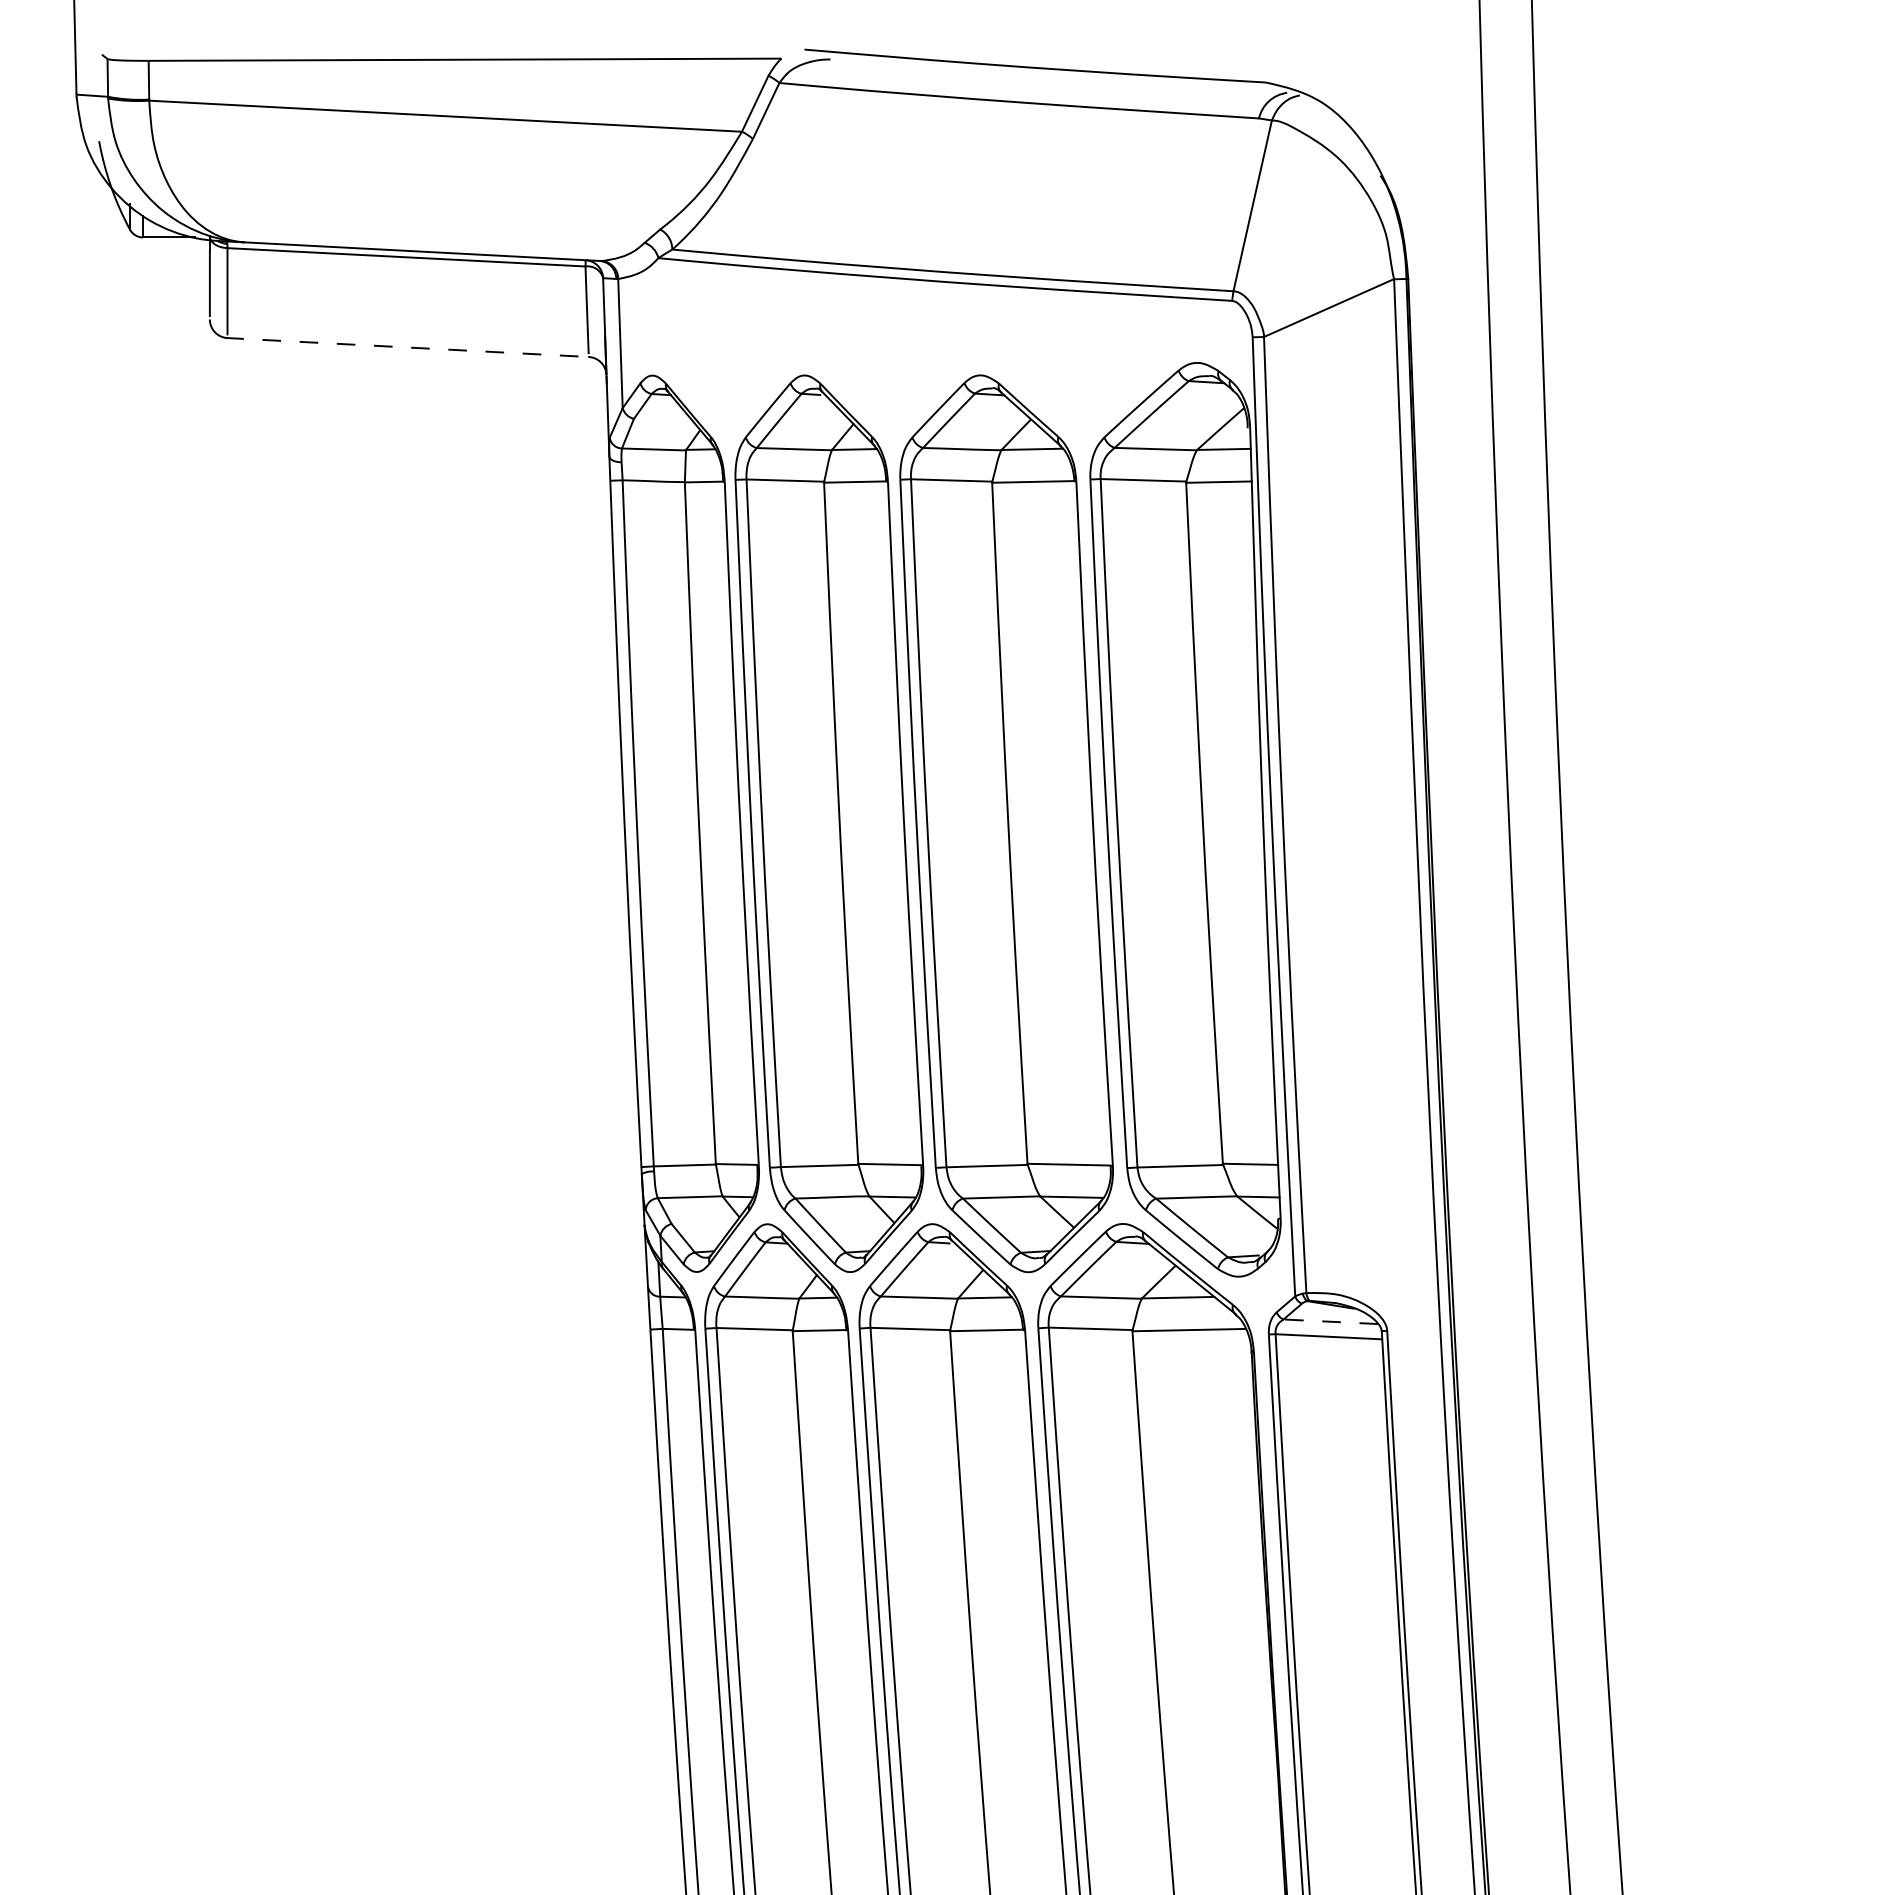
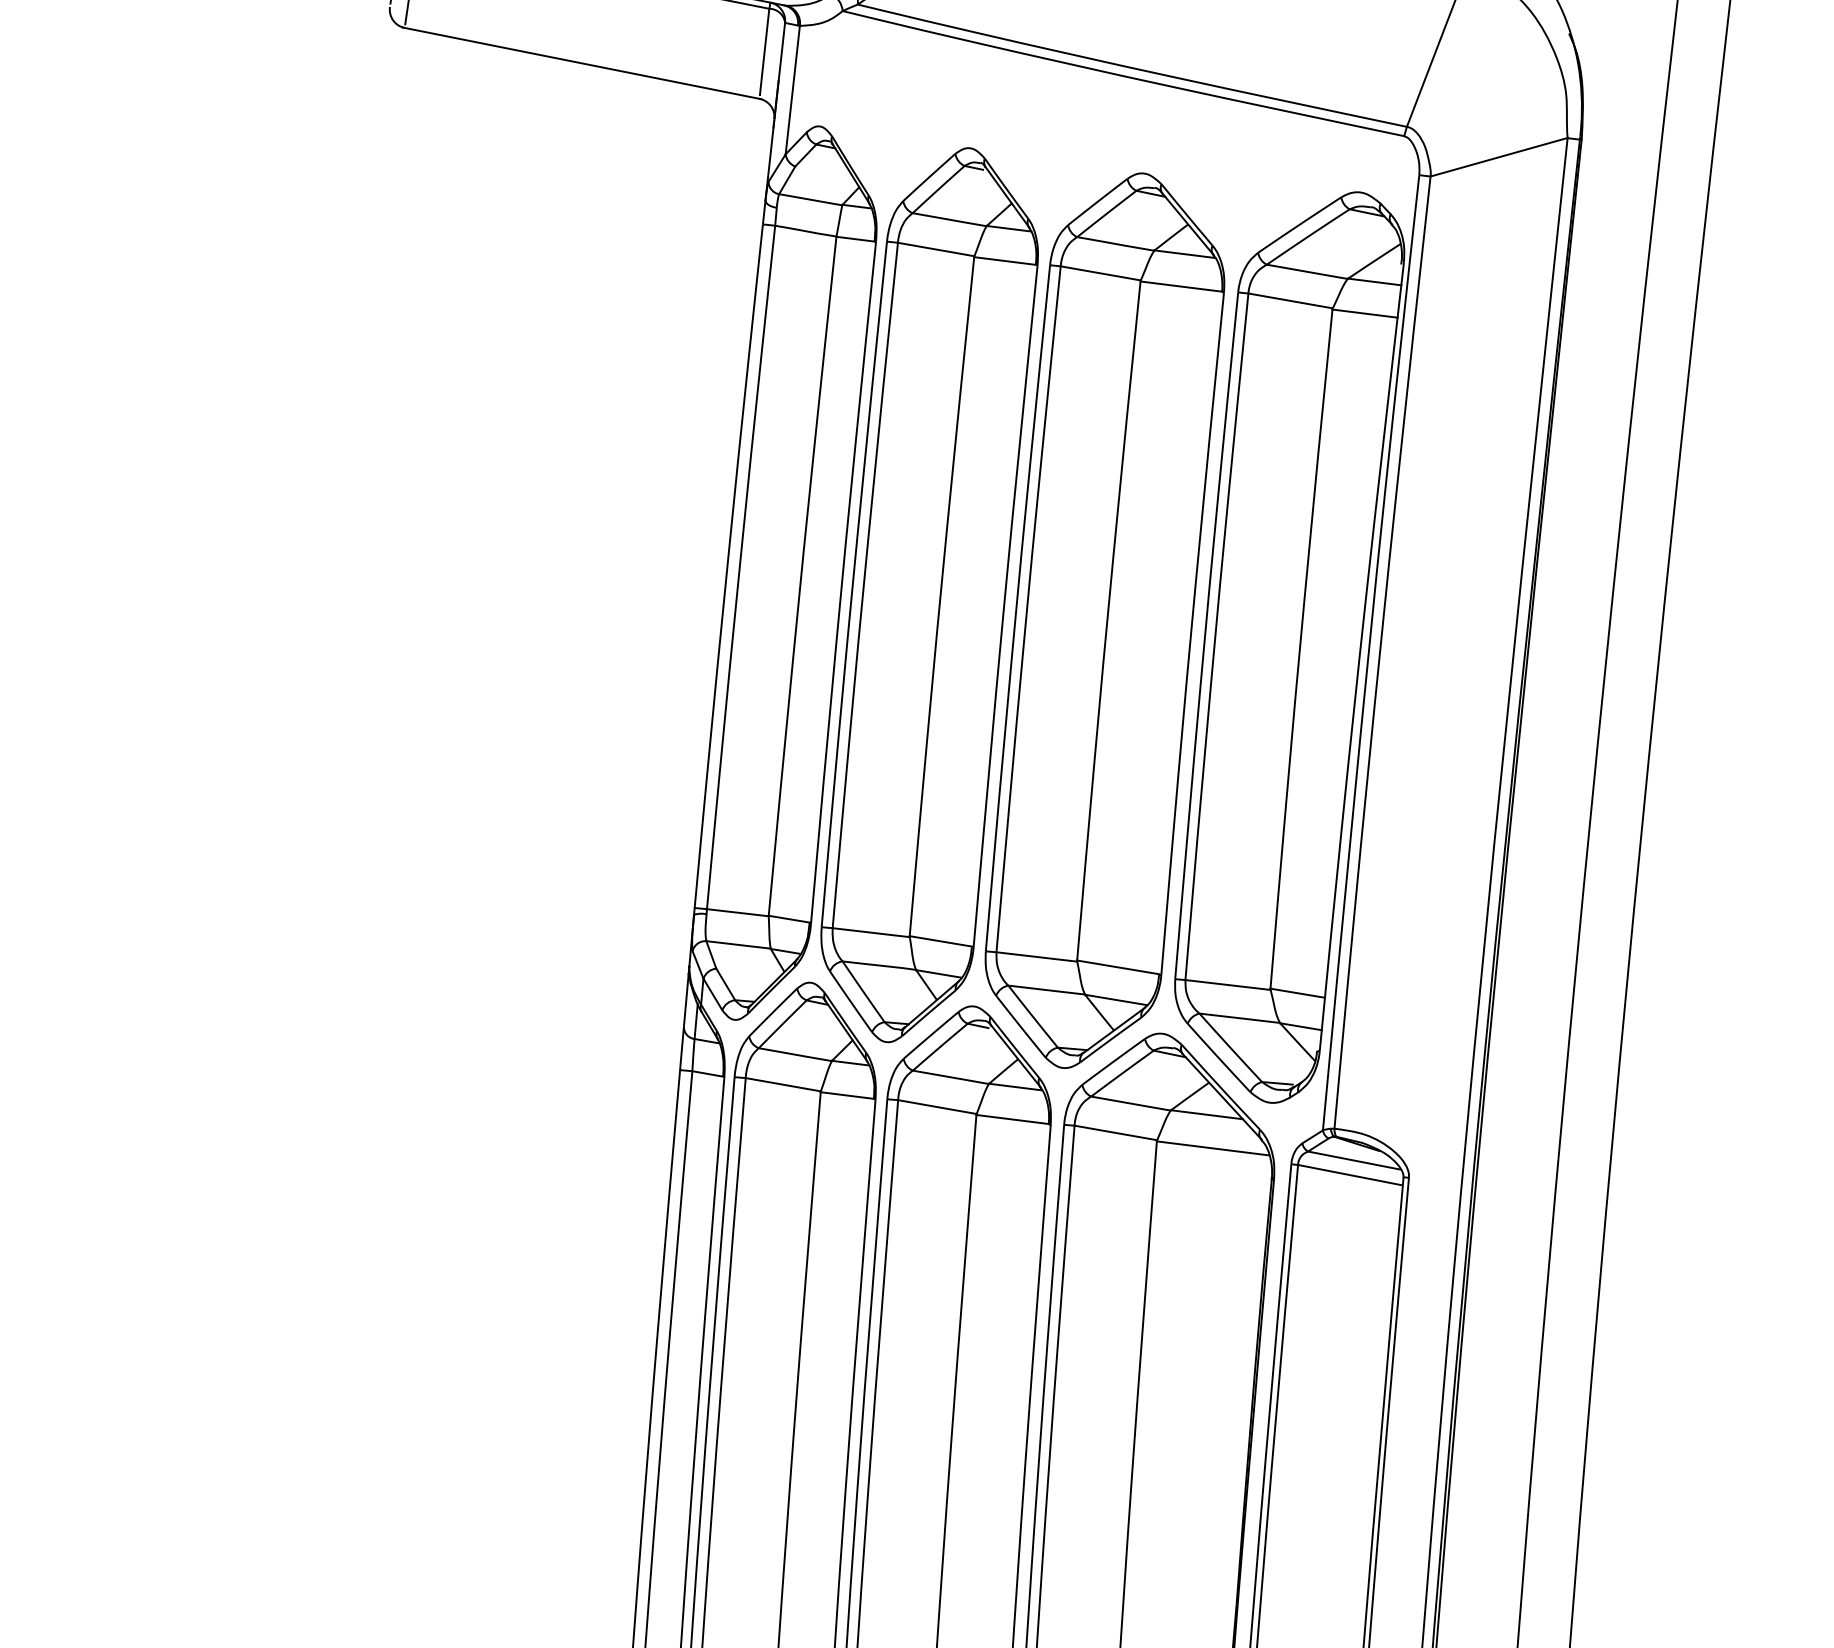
line: (408, 347) -> (582, 63), dashed -> solid
line: (1331, 1321) -> (1355, 1160), dashed -> solid

